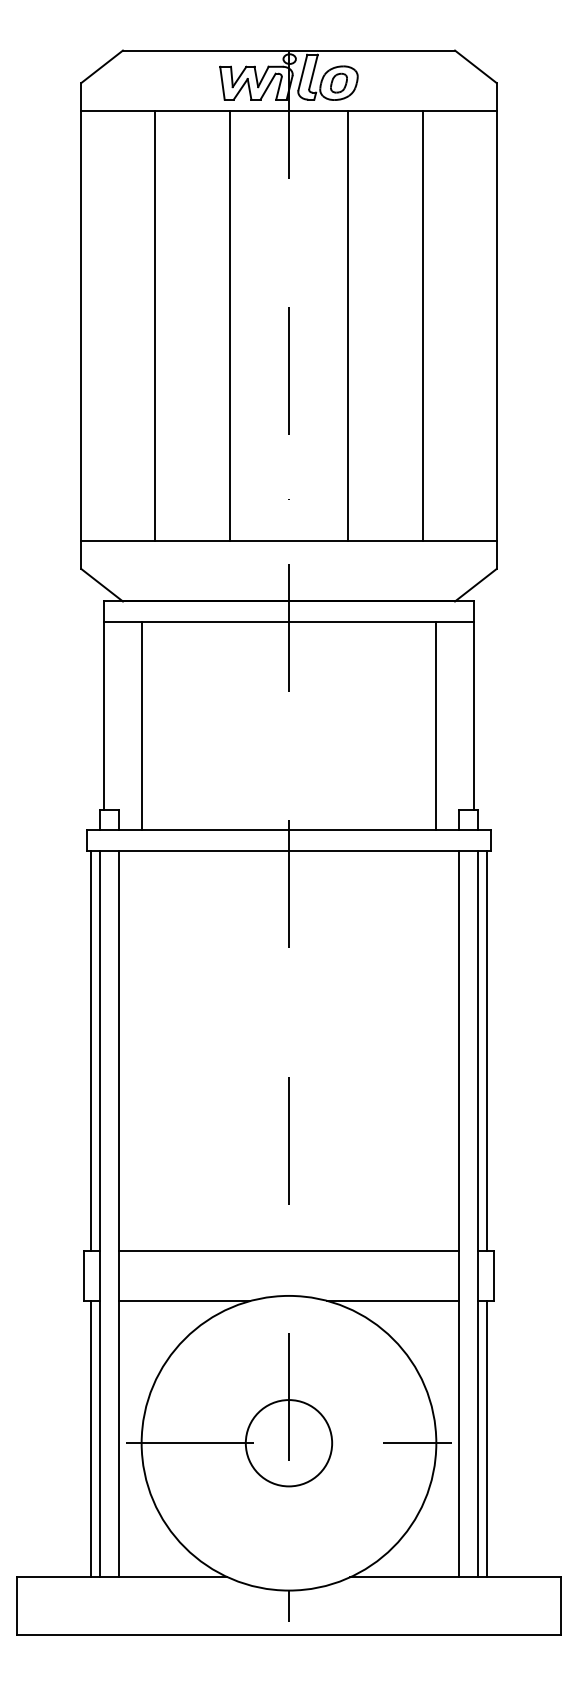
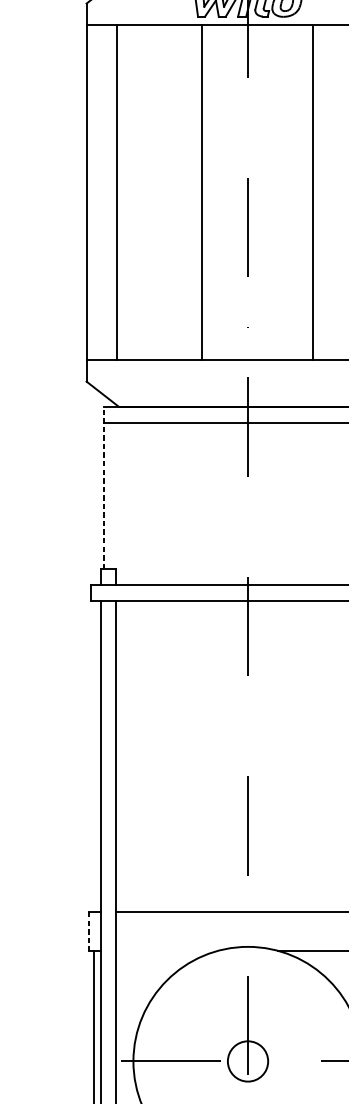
line: (154, 326) -> (116, 192), moved
line: (348, 326) -> (312, 192), moved
line: (103, 705) -> (103, 487), solid -> dashed
line: (141, 725) -> (133, 503), removed
line: (90, 1050) -> (93, 756), removed
line: (84, 1276) -> (88, 931), solid -> dashed
line: (184, 1301) -> (166, 951), removed
circle: (288, 1443) -> (247, 1061), size x0.6

